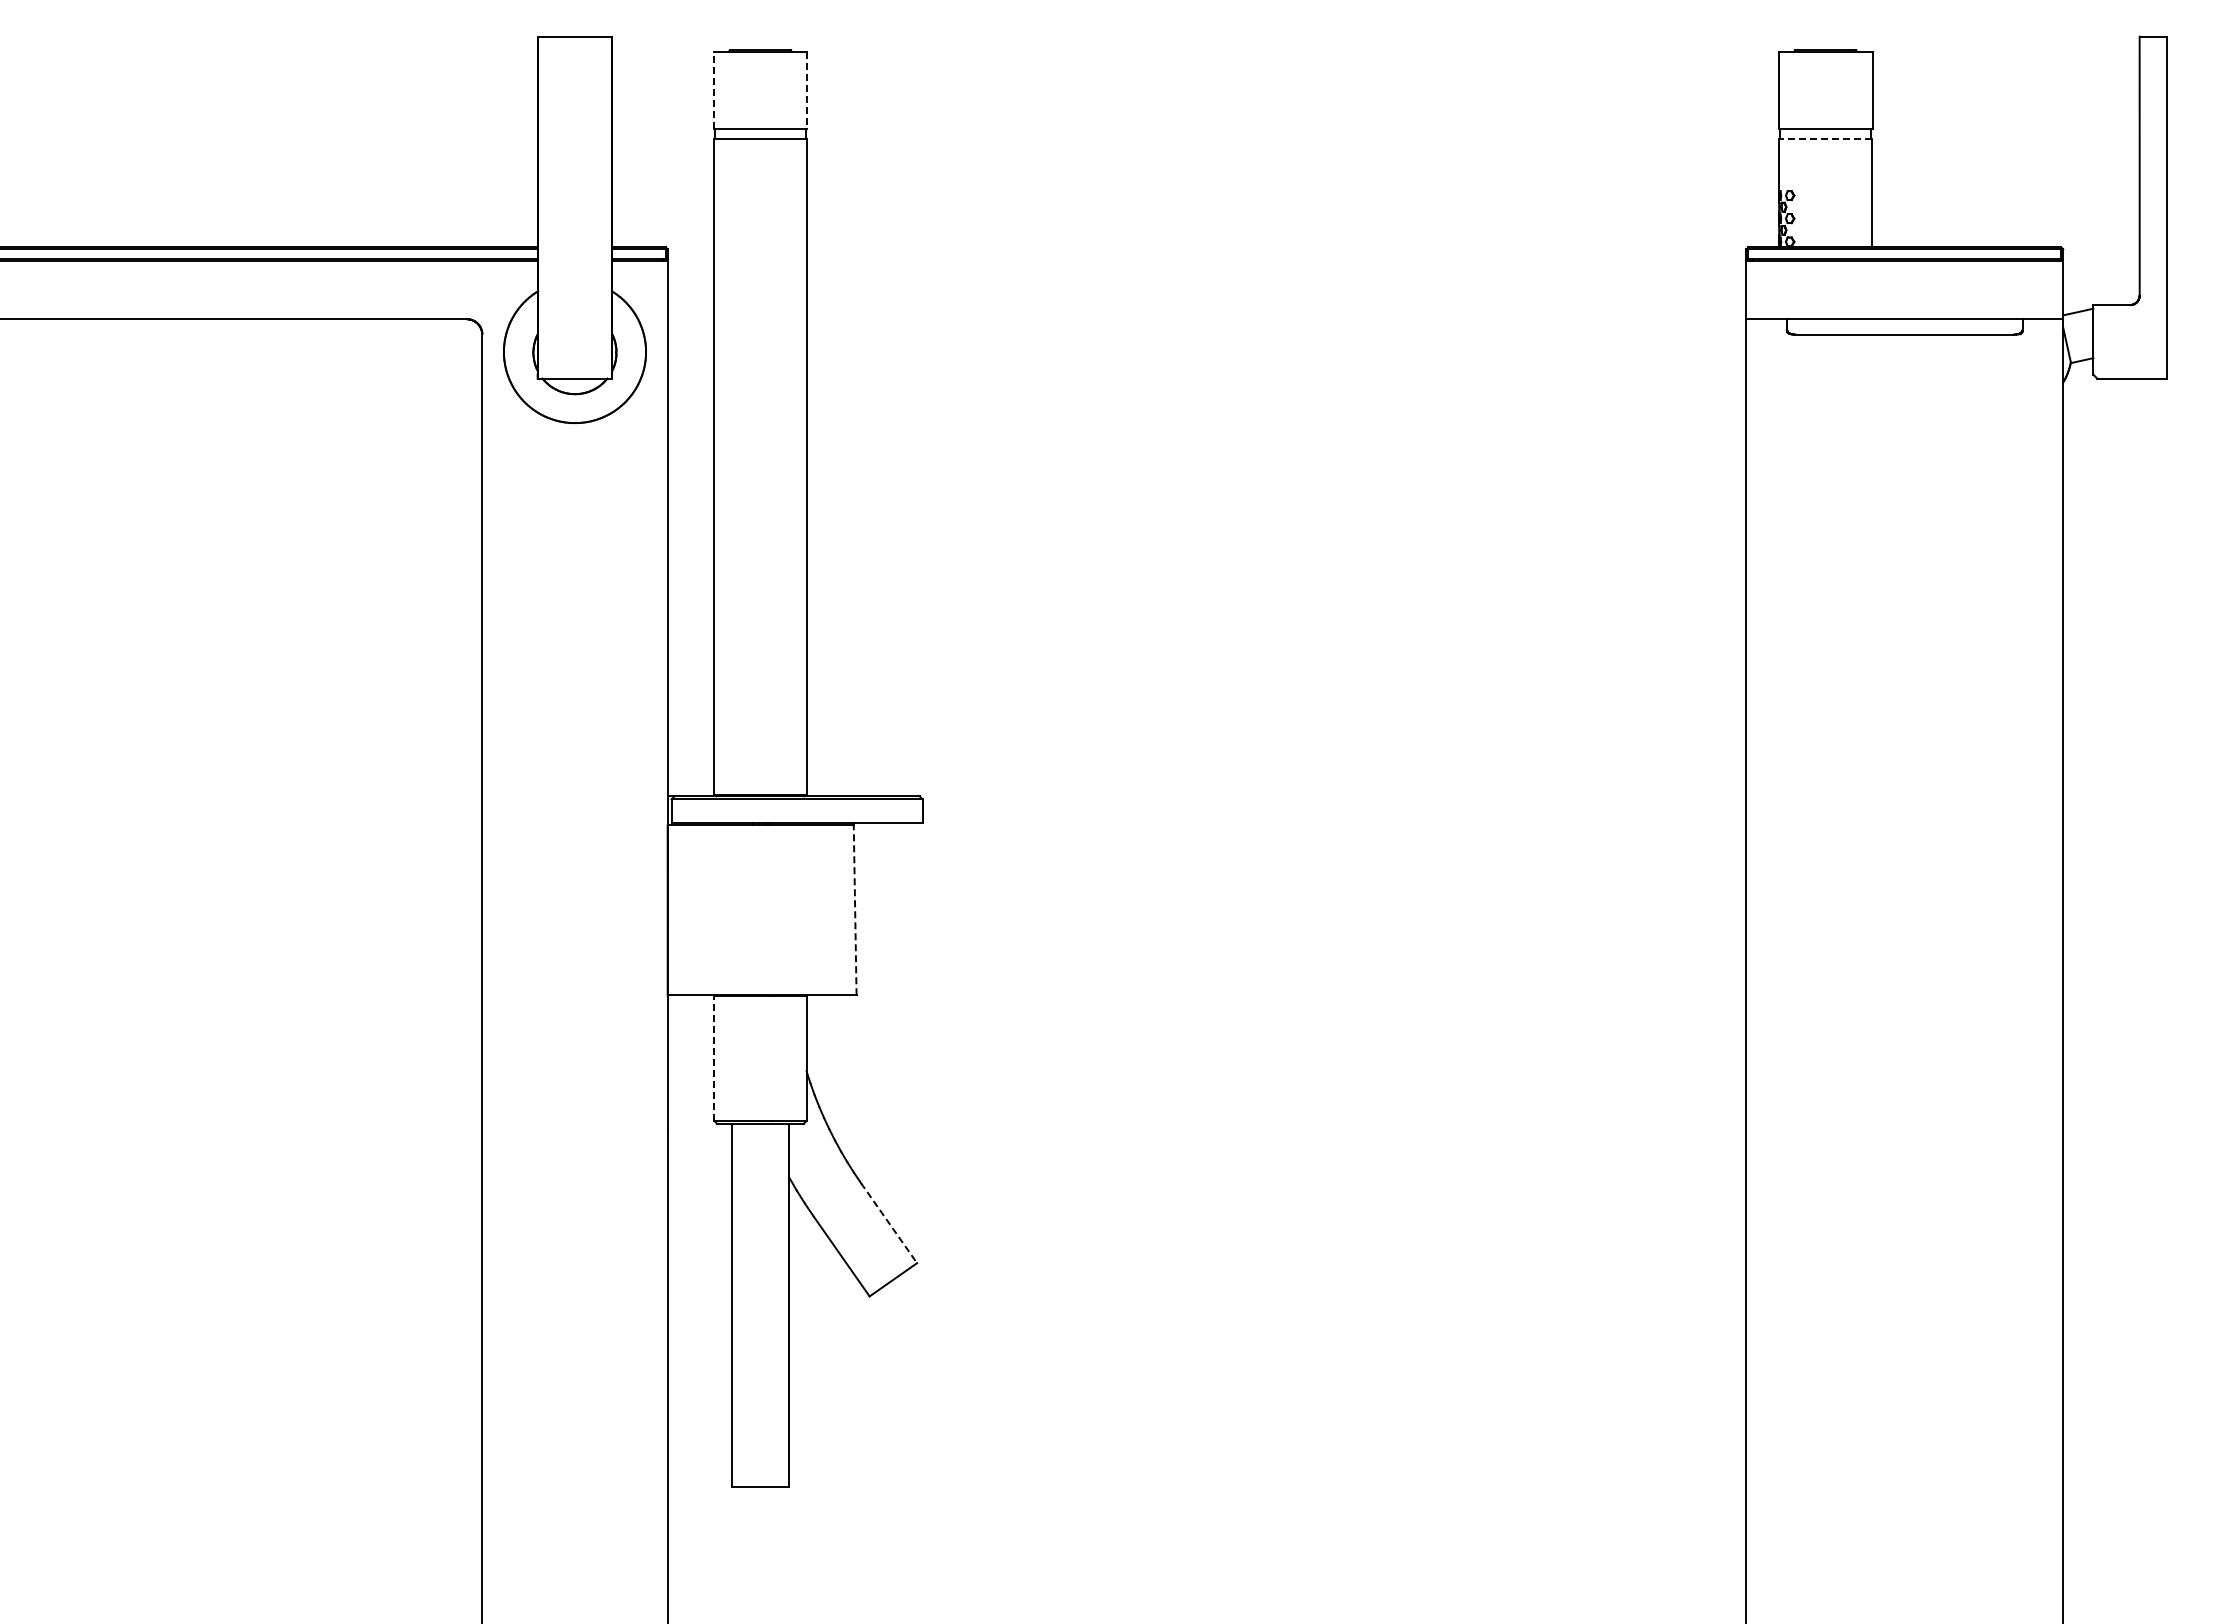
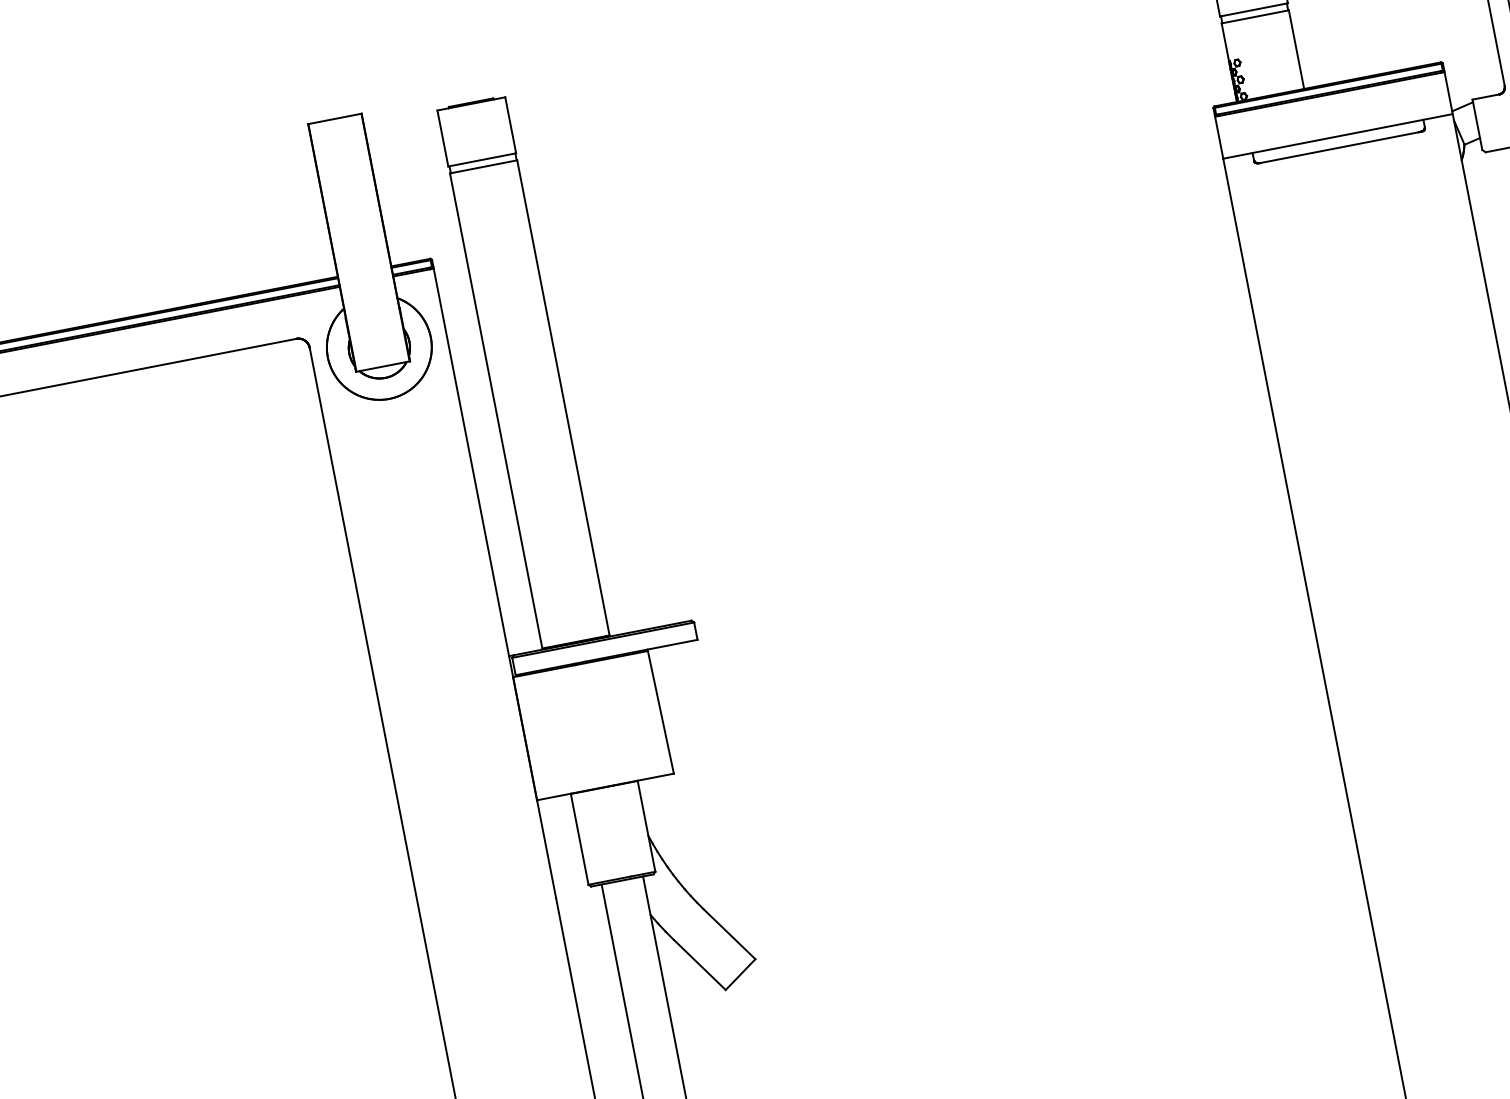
line: (713, 90) -> (442, 138), dashed -> solid
line: (807, 90) -> (510, 125), dashed -> solid
line: (1825, 138) -> (1255, 16), dashed -> solid
line: (855, 910) -> (661, 712), dashed -> solid
line: (714, 1058) -> (579, 839), dashed -> solid
line: (889, 1223) -> (729, 934), dashed -> solid

